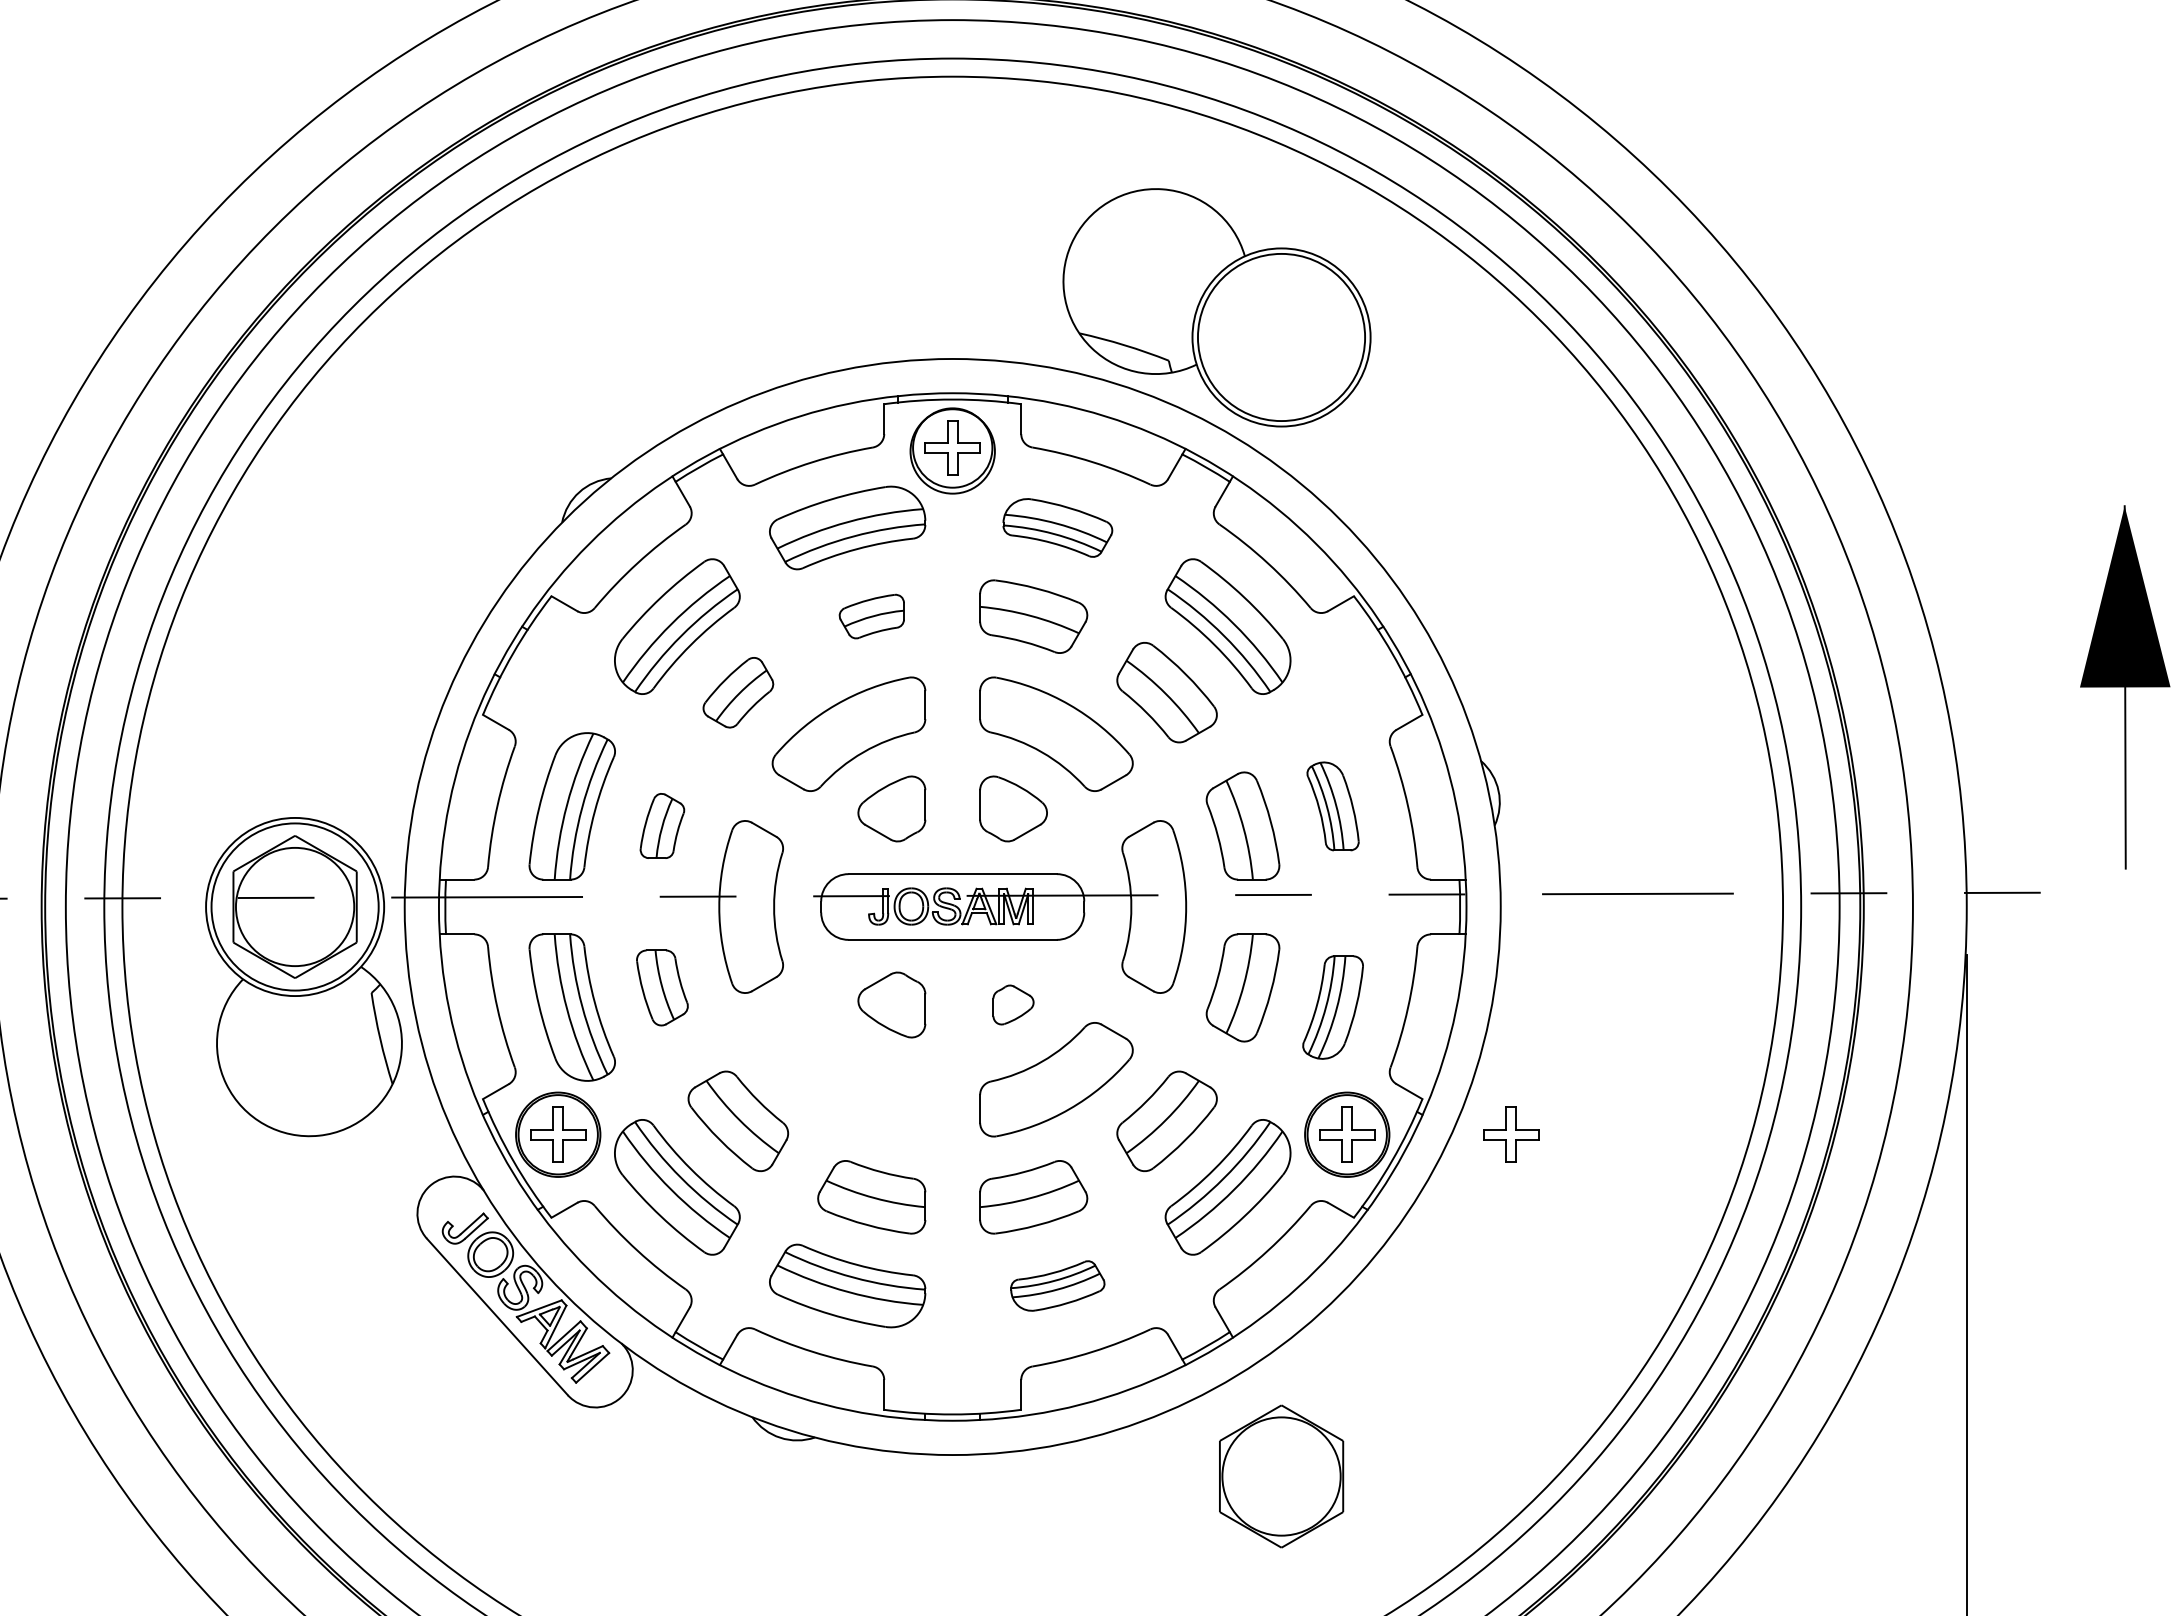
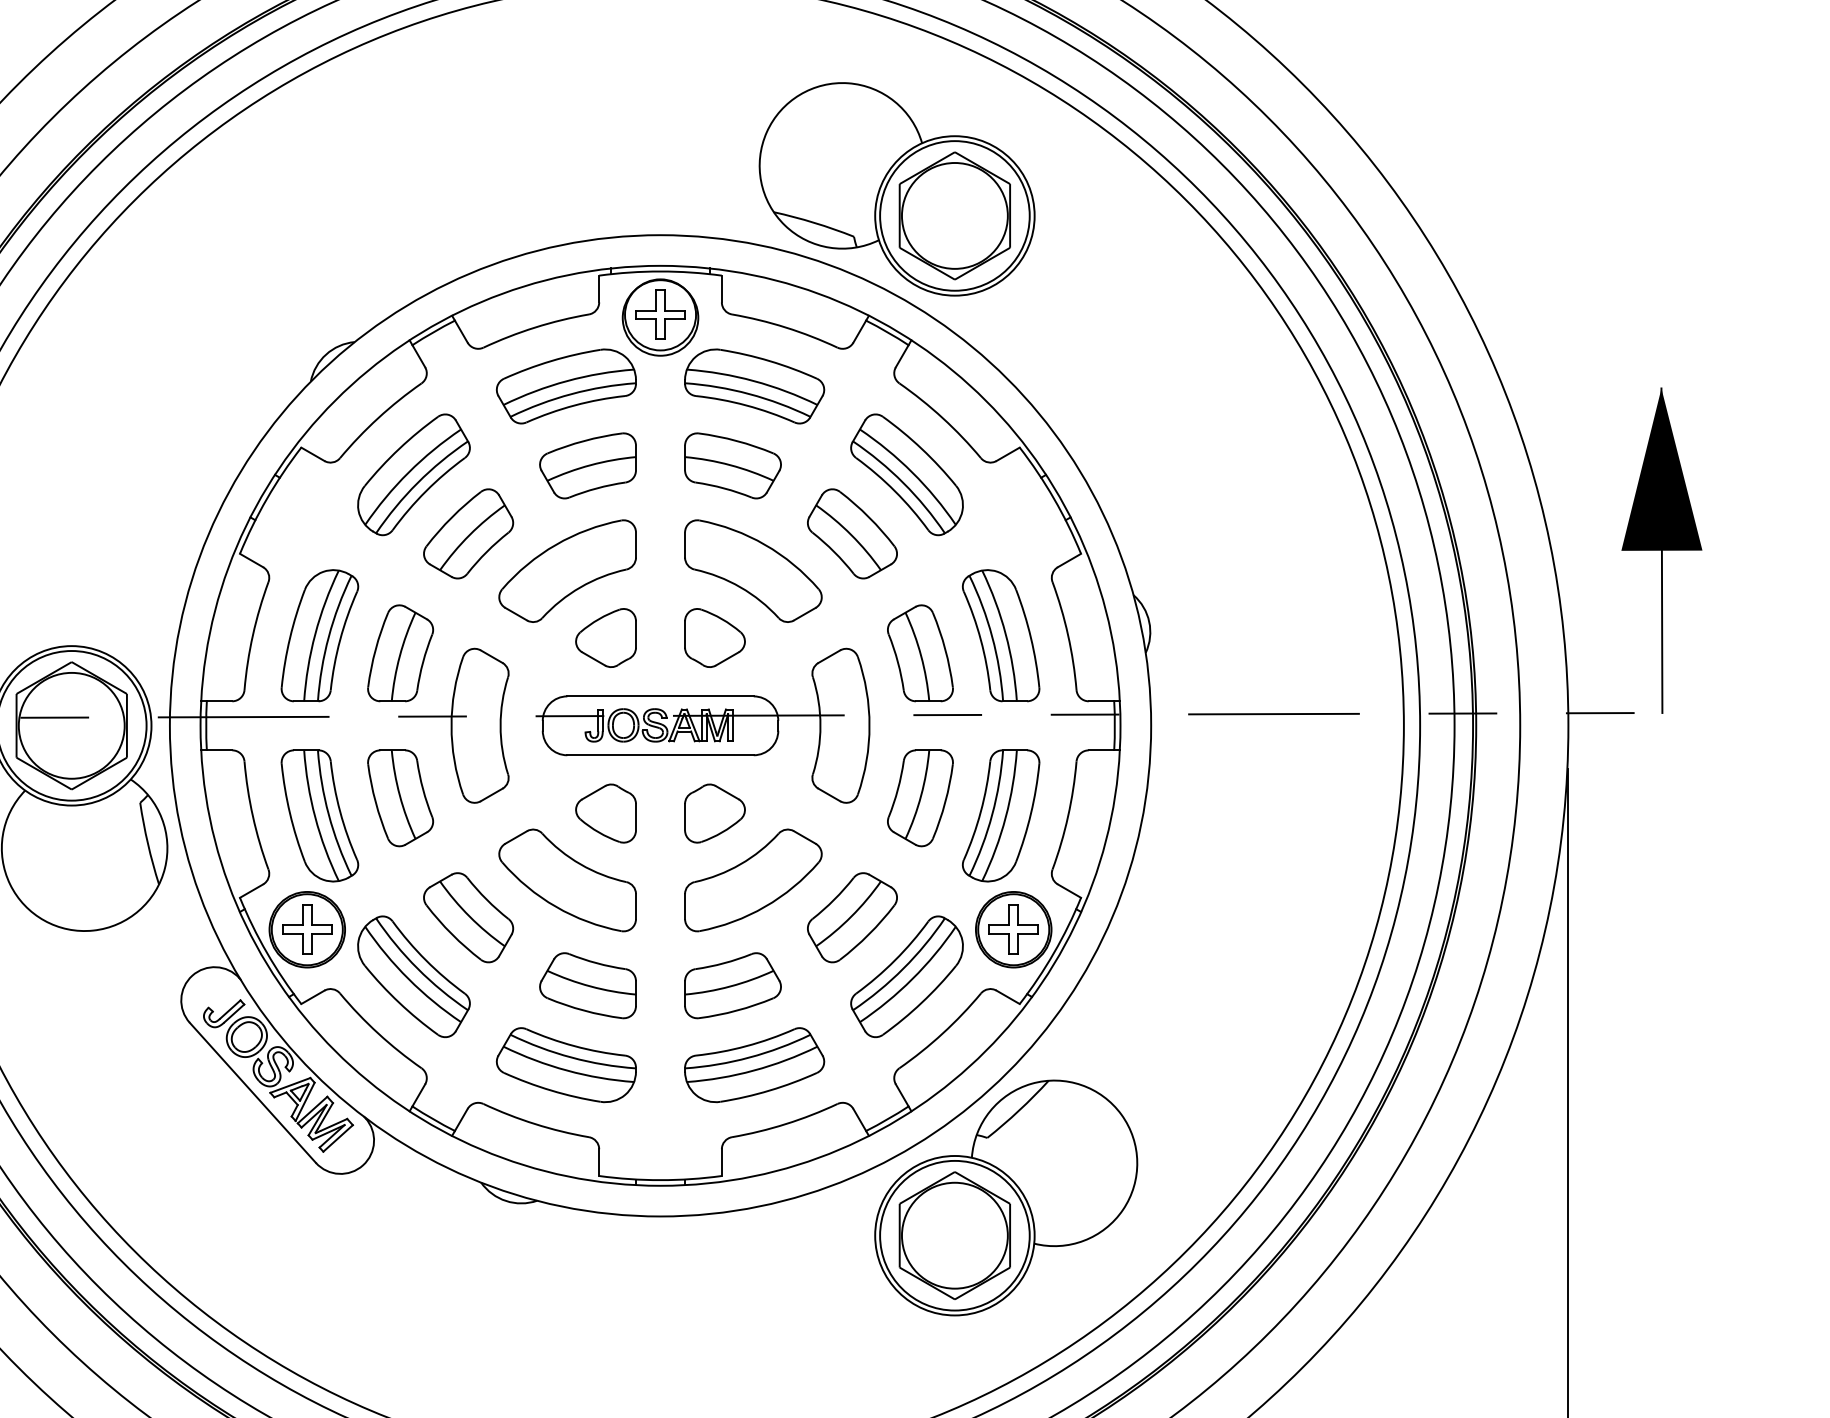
part: (1281, 337) -> (954, 215), added
part: (1057, 527) -> (754, 386), size x1.43
part: (871, 616) -> (587, 465), size x1.67
part: (2125, 687) -> (1662, 550), moved
part: (738, 692) -> (468, 533), size x1.43
part: (1332, 806) -> (1000, 635), size x1.67
part: (662, 825) -> (400, 652), size x1.67
part: (662, 987) -> (400, 797), size x1.43
part: (1013, 1004) -> (714, 813), size x1.67
part: (1332, 1007) -> (1000, 815), size x1.43
part: (848, 1079) -> (567, 880), added
part: (1511, 1134) -> (1160, 929), removed
part: (1057, 1285) -> (754, 1064), size x1.67
part: (1338, 1434) -> (1005, 1198), added

